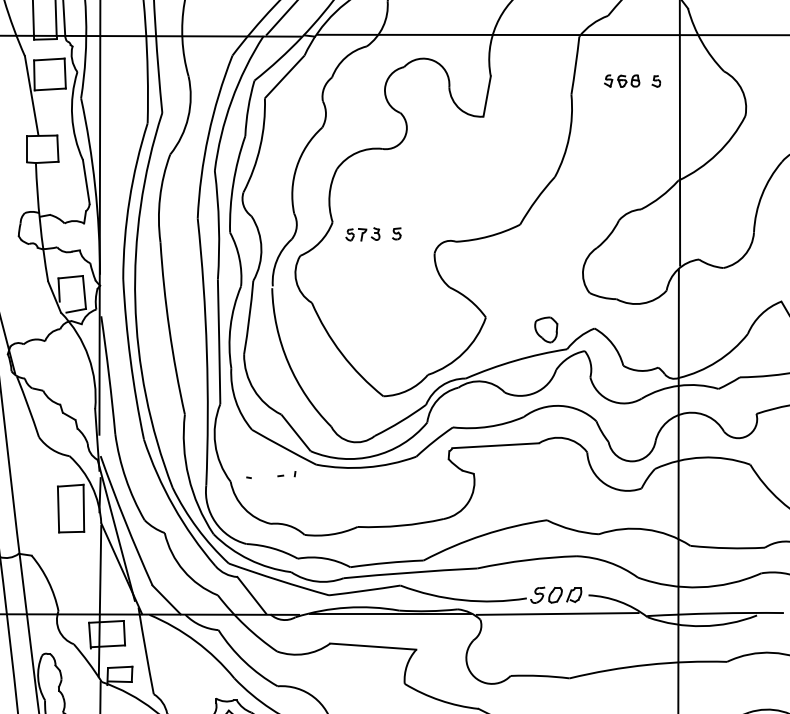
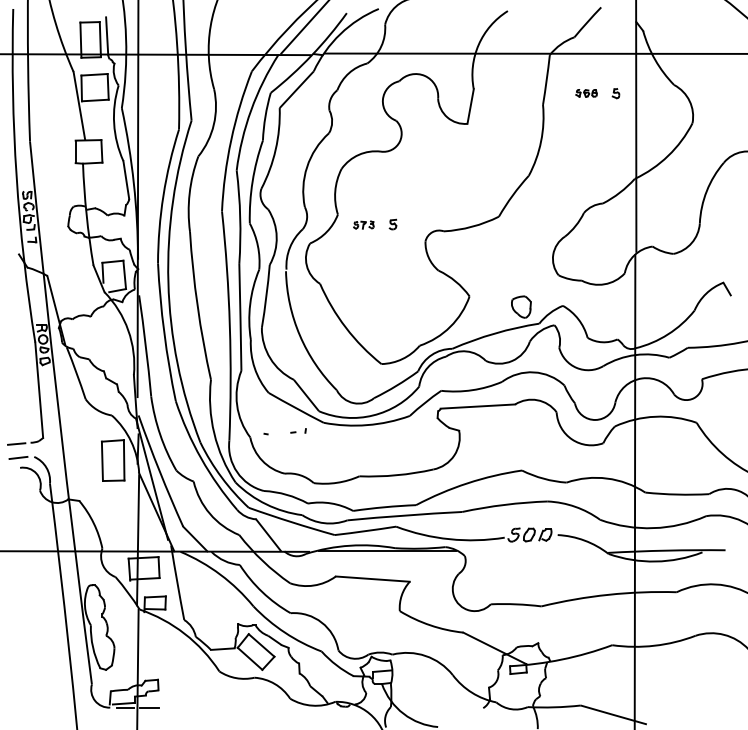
part: (622, 81) -> (586, 93), size x0.7
part: (362, 233) -> (363, 224), size x0.7
line: (556, 613) -> (530, 550), removed

